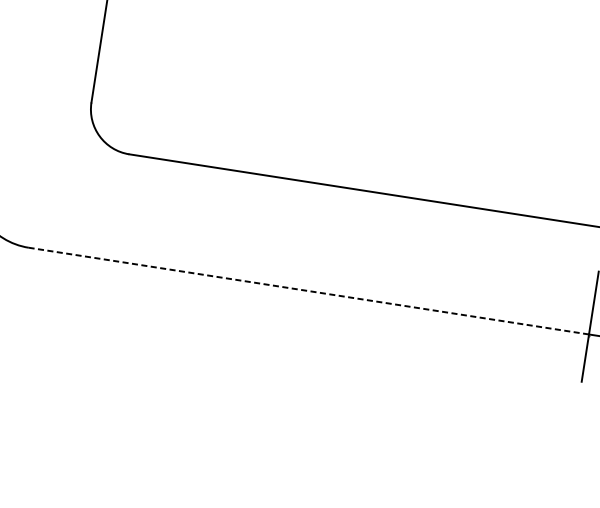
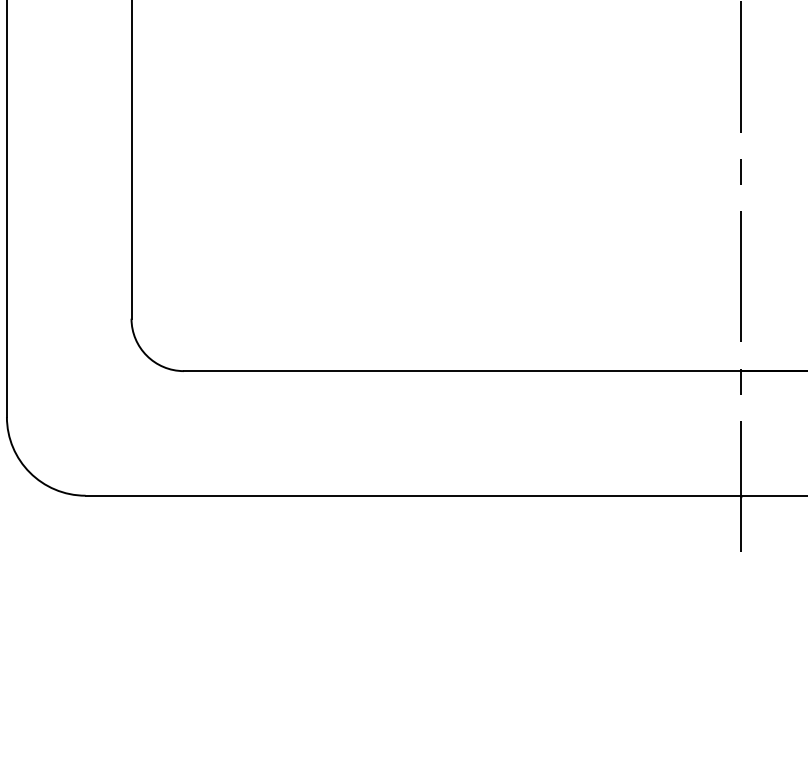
line: (308, 290) -> (413, 495), dashed -> solid

